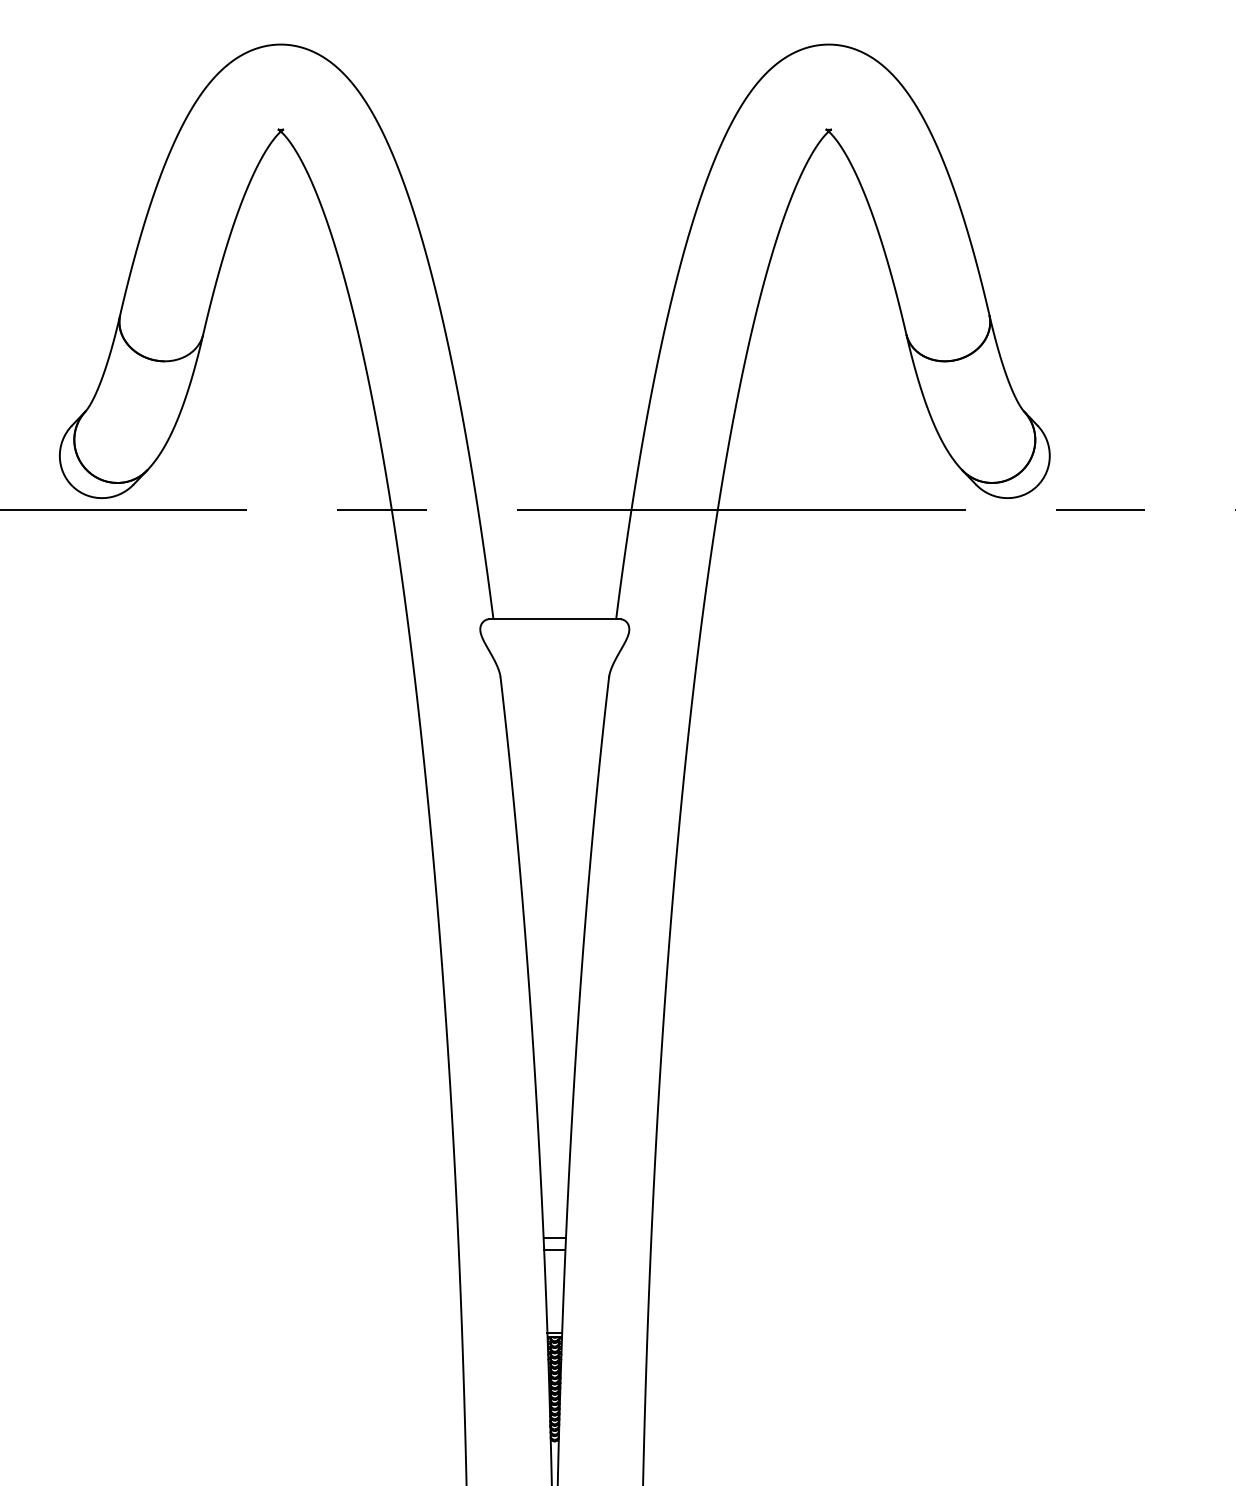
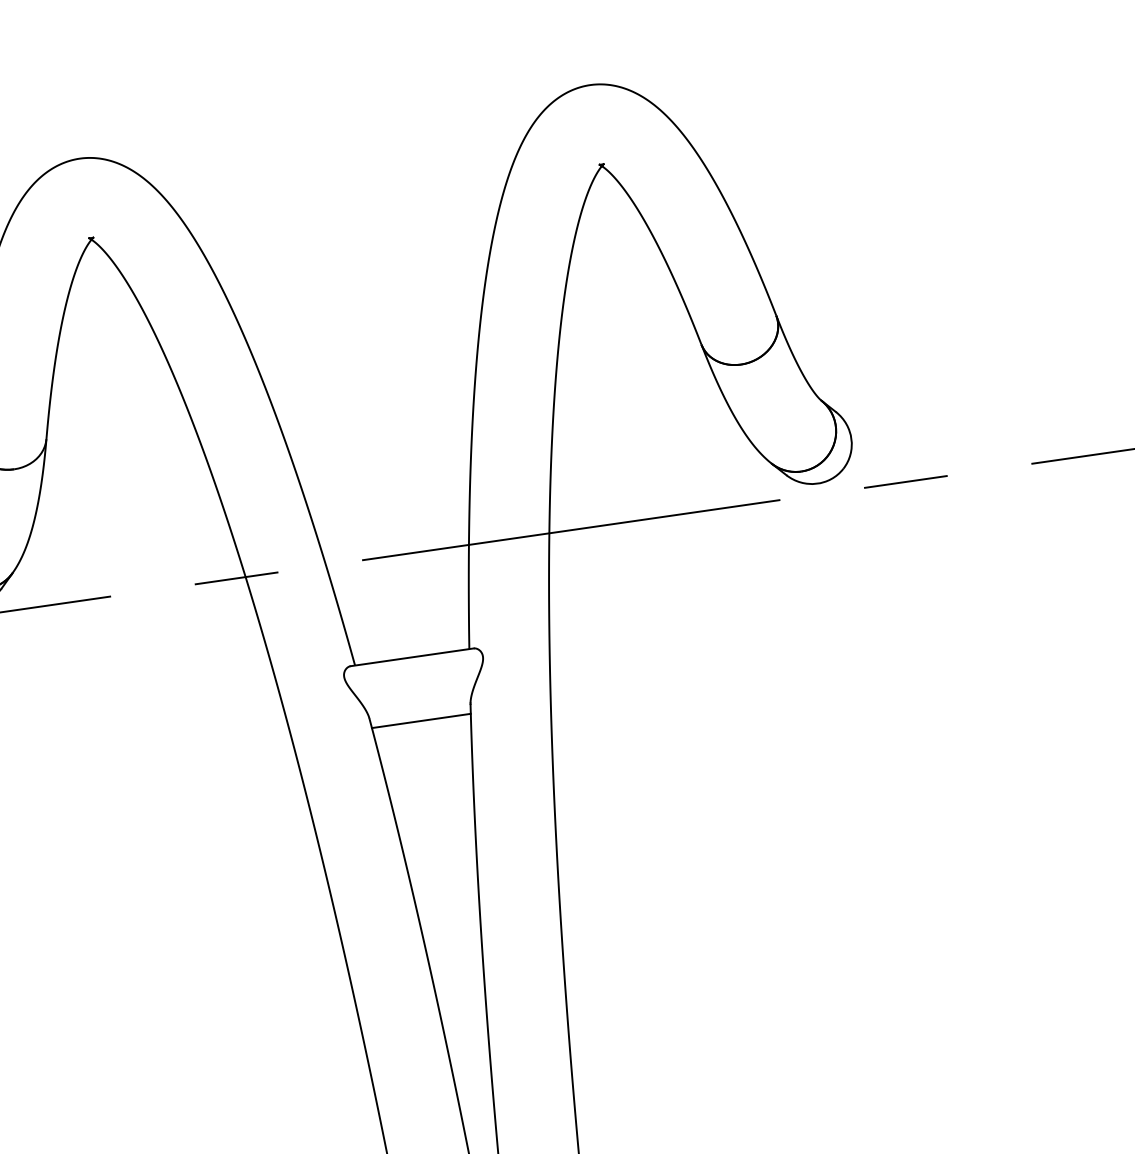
line: (554, 687) -> (421, 720), added

